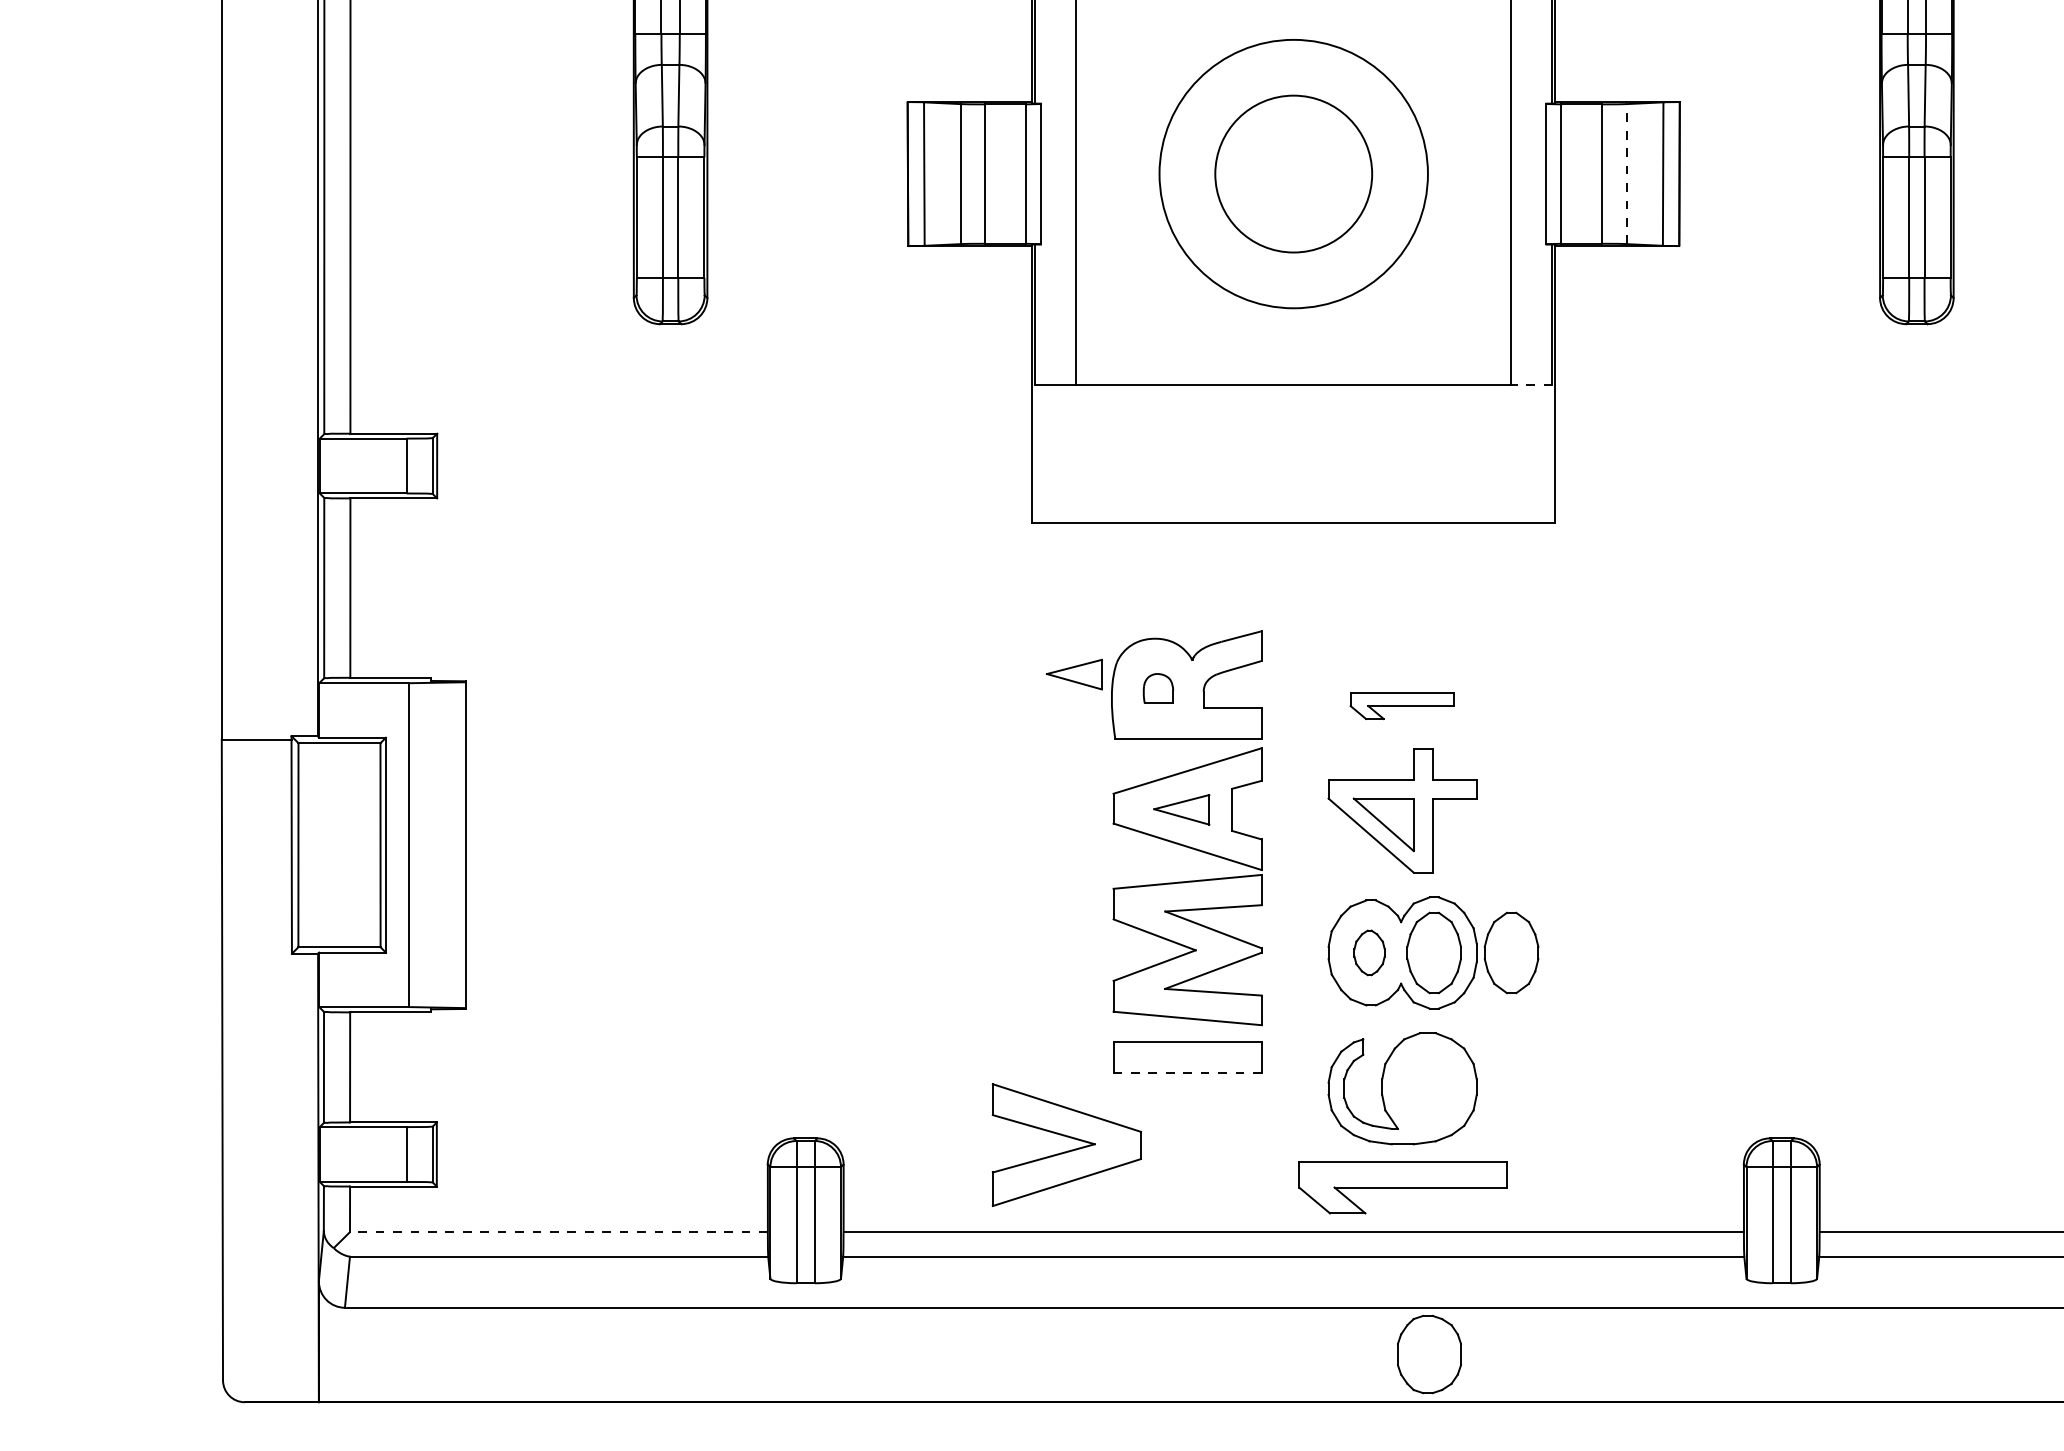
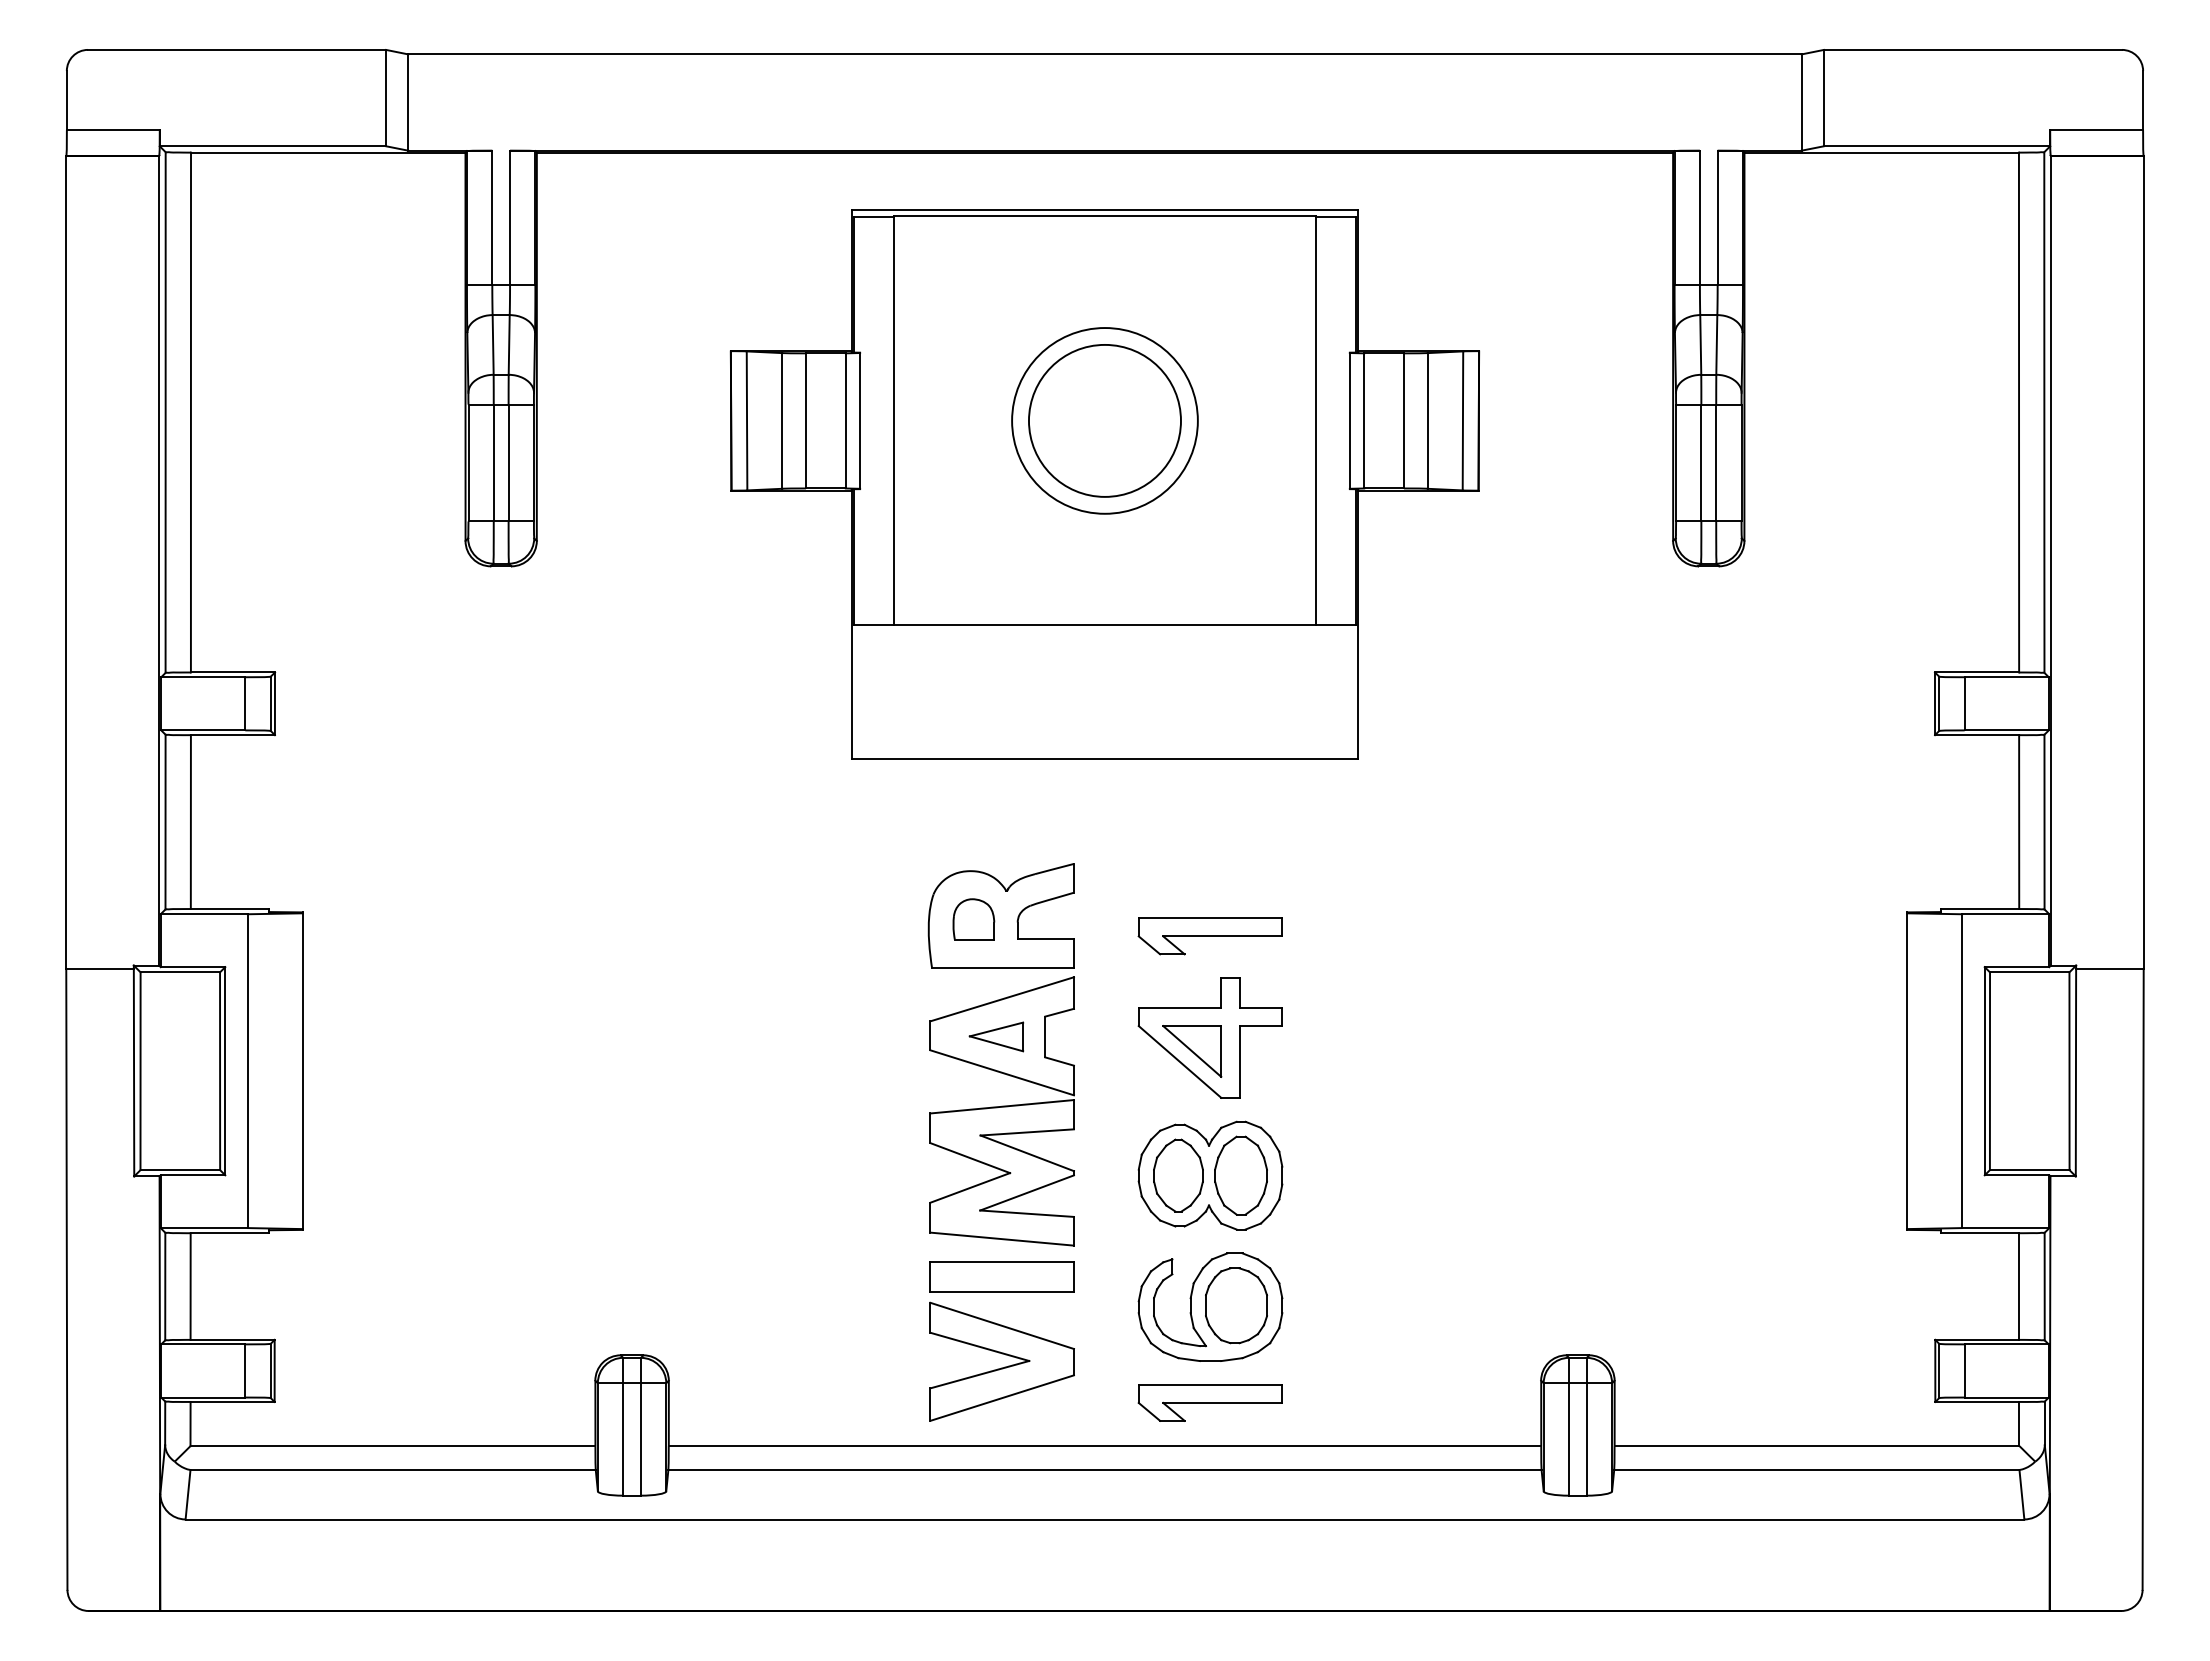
circle: (1293, 173) -> (1104, 420), size x0.71
line: (1626, 173) -> (1427, 420), dashed -> solid
line: (1531, 385) -> (1335, 625), dashed -> solid
part: (1074, 674) -> (892, 905), removed
part: (1158, 688) -> (973, 919), size x1.43
part: (1401, 706) -> (1209, 936), size x1.43
part: (1369, 952) -> (1178, 1175), size x1.67
part: (1510, 952) -> (1315, 1175), removed
line: (1187, 1072) -> (1002, 1291), dashed -> solid
part: (1066, 1144) -> (1001, 1361), moved
part: (1401, 1187) -> (1209, 1402), size x0.71
line: (558, 1232) -> (392, 1446), dashed -> solid
part: (1429, 1354) -> (1236, 1305), moved

